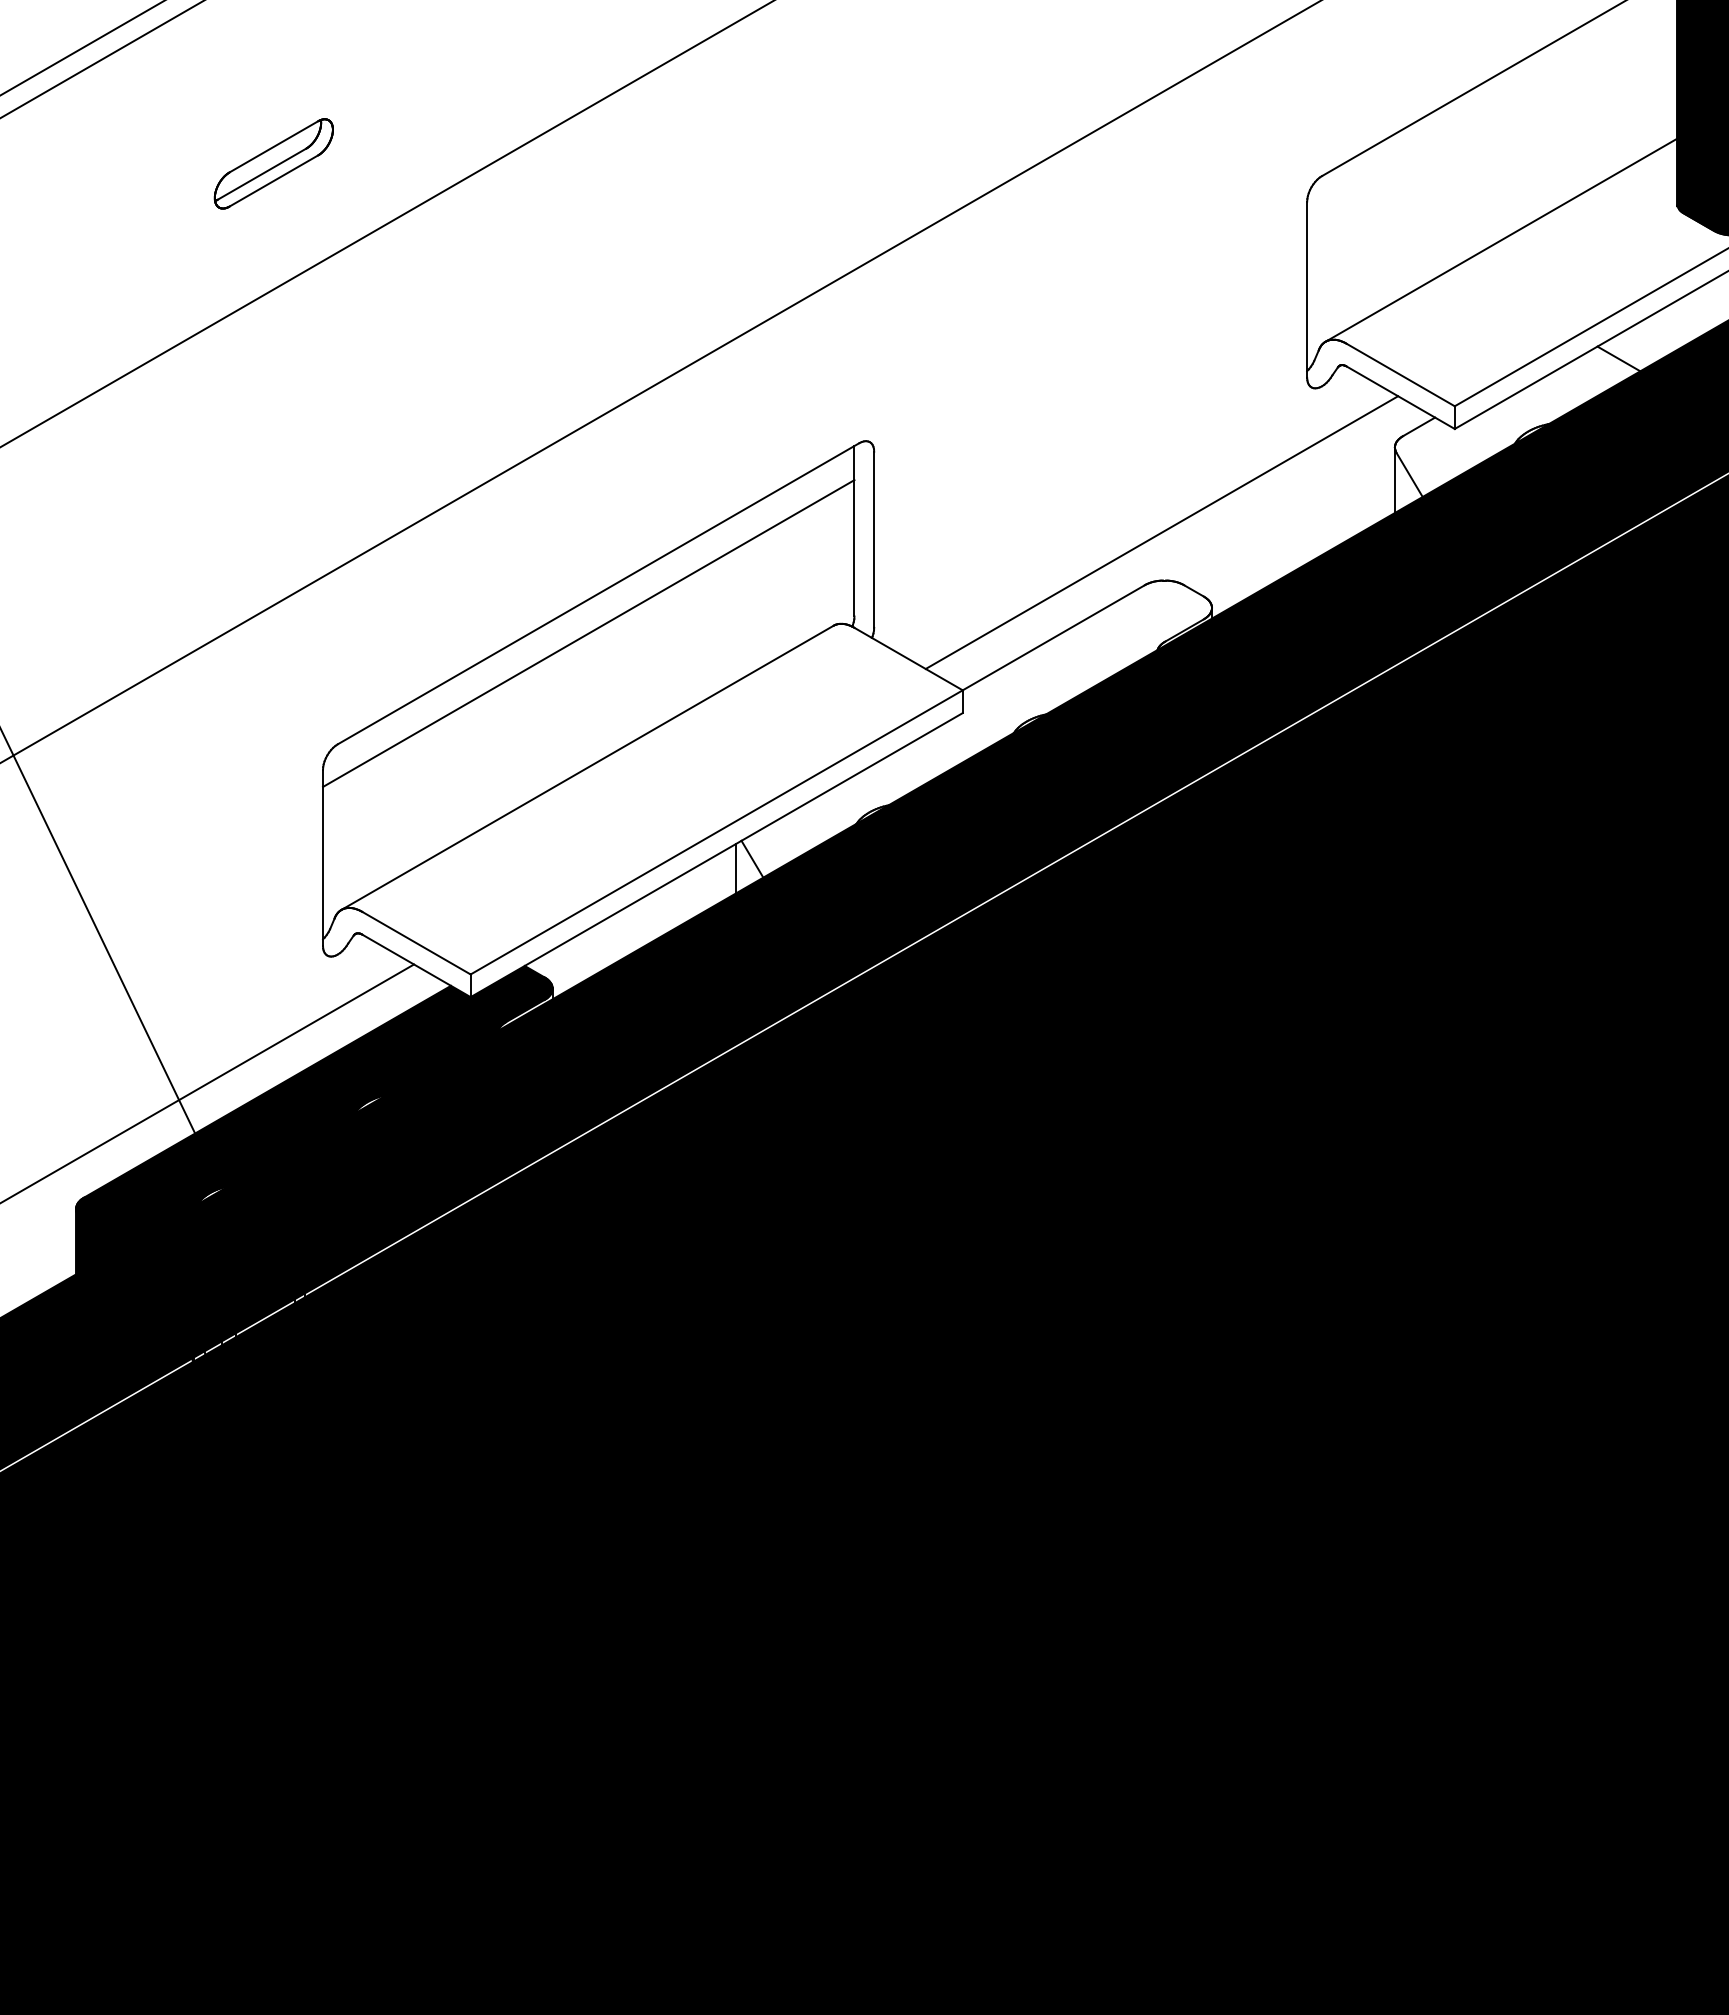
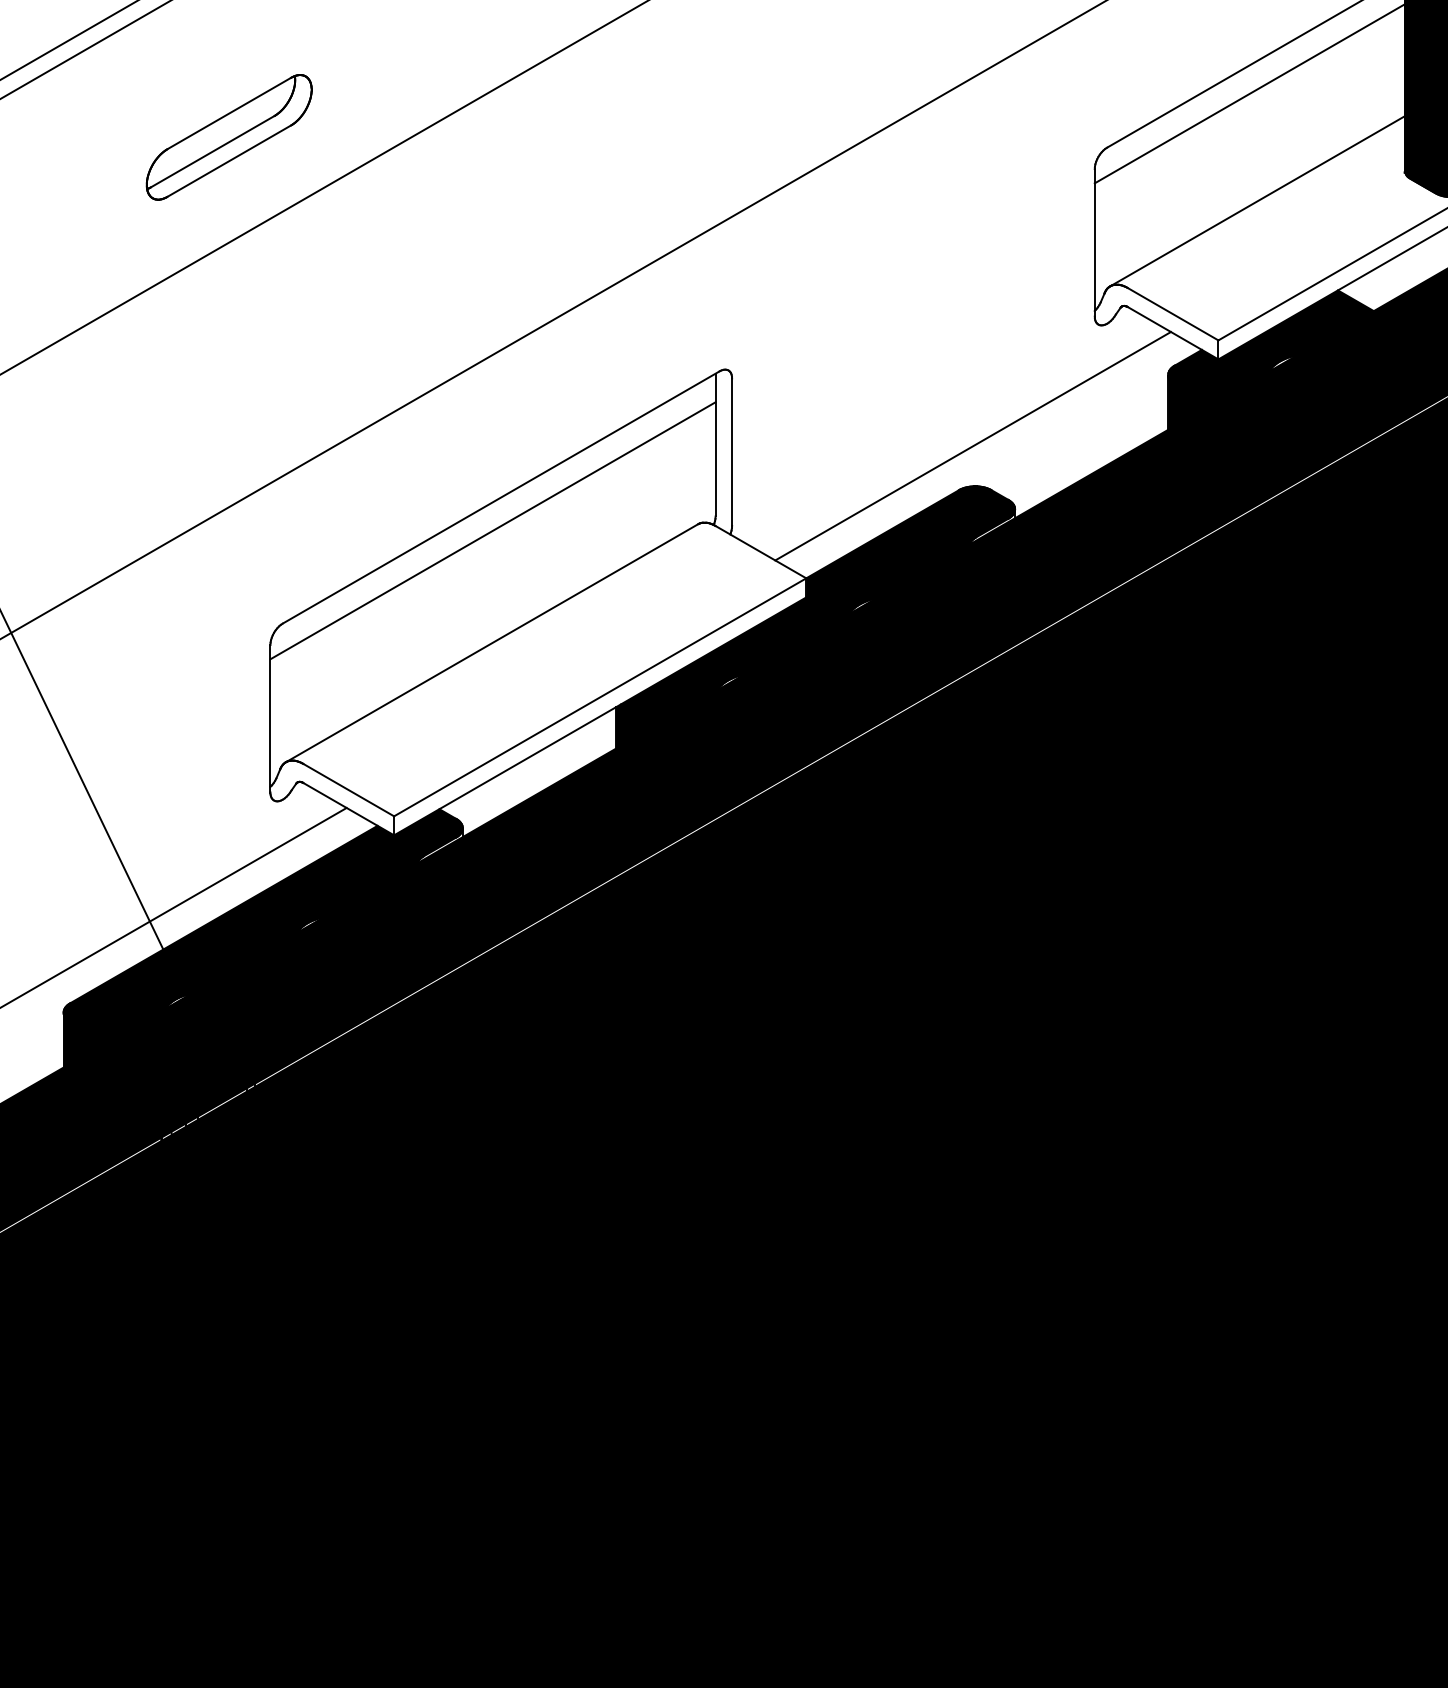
line: (1492, 111) -> (1250, 93), added
part: (273, 163) -> (228, 137), size x1.67
fill: (1517, 429) -> (1270, 359), added
fill: (973, 736) -> (815, 617), added

